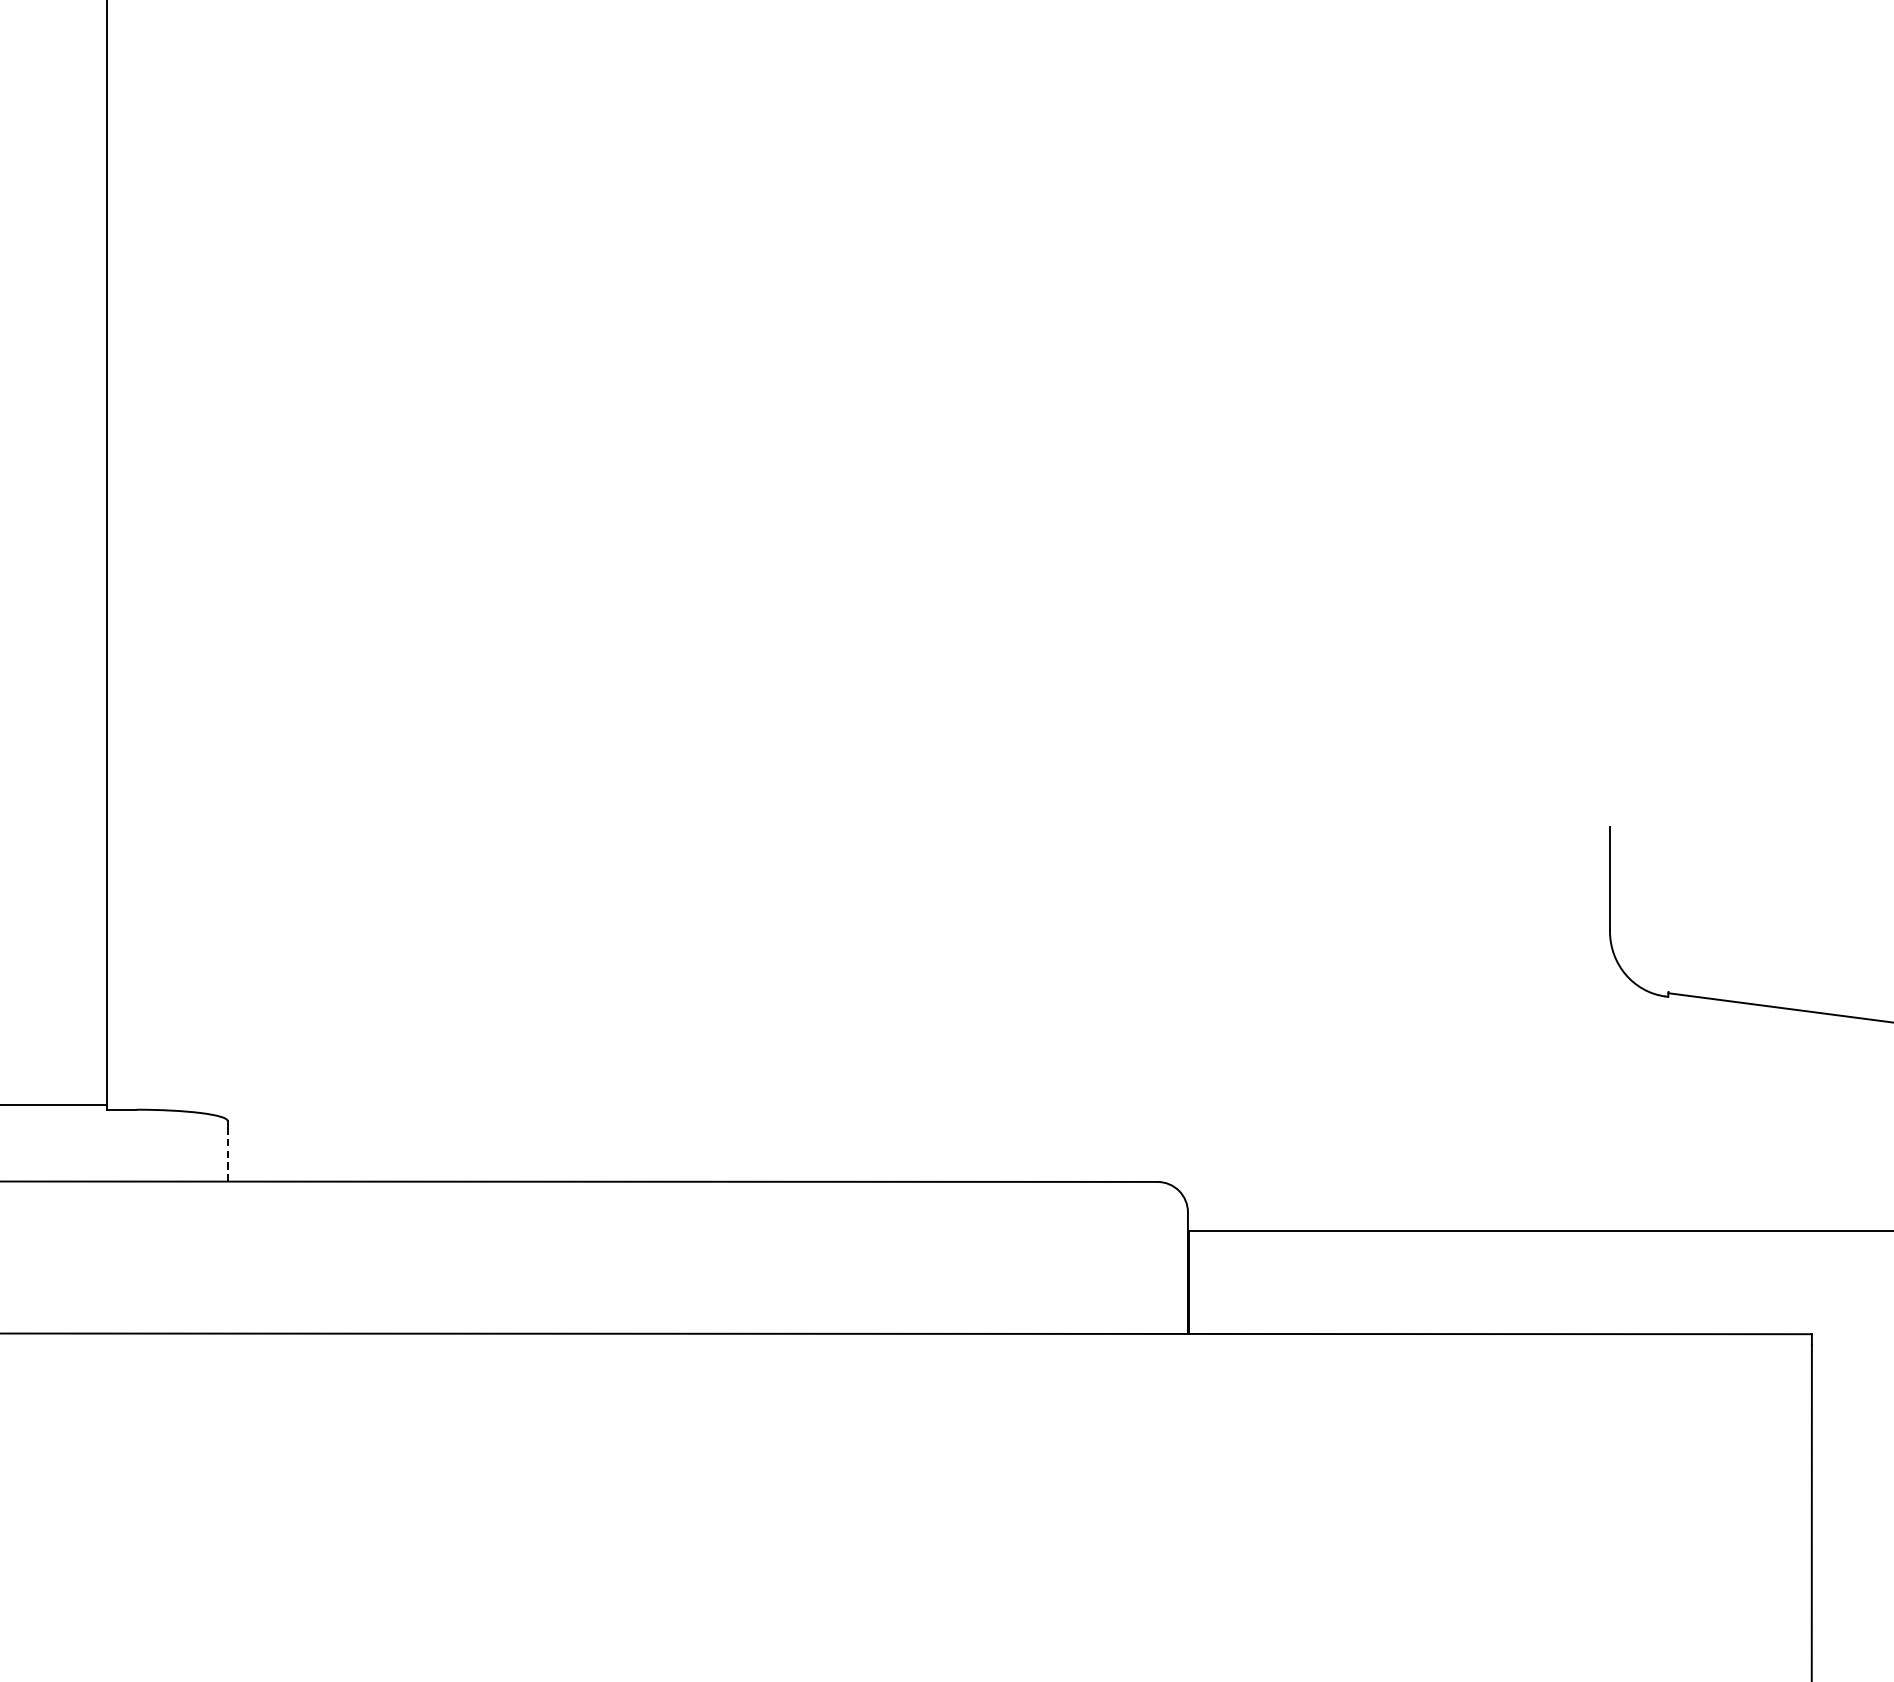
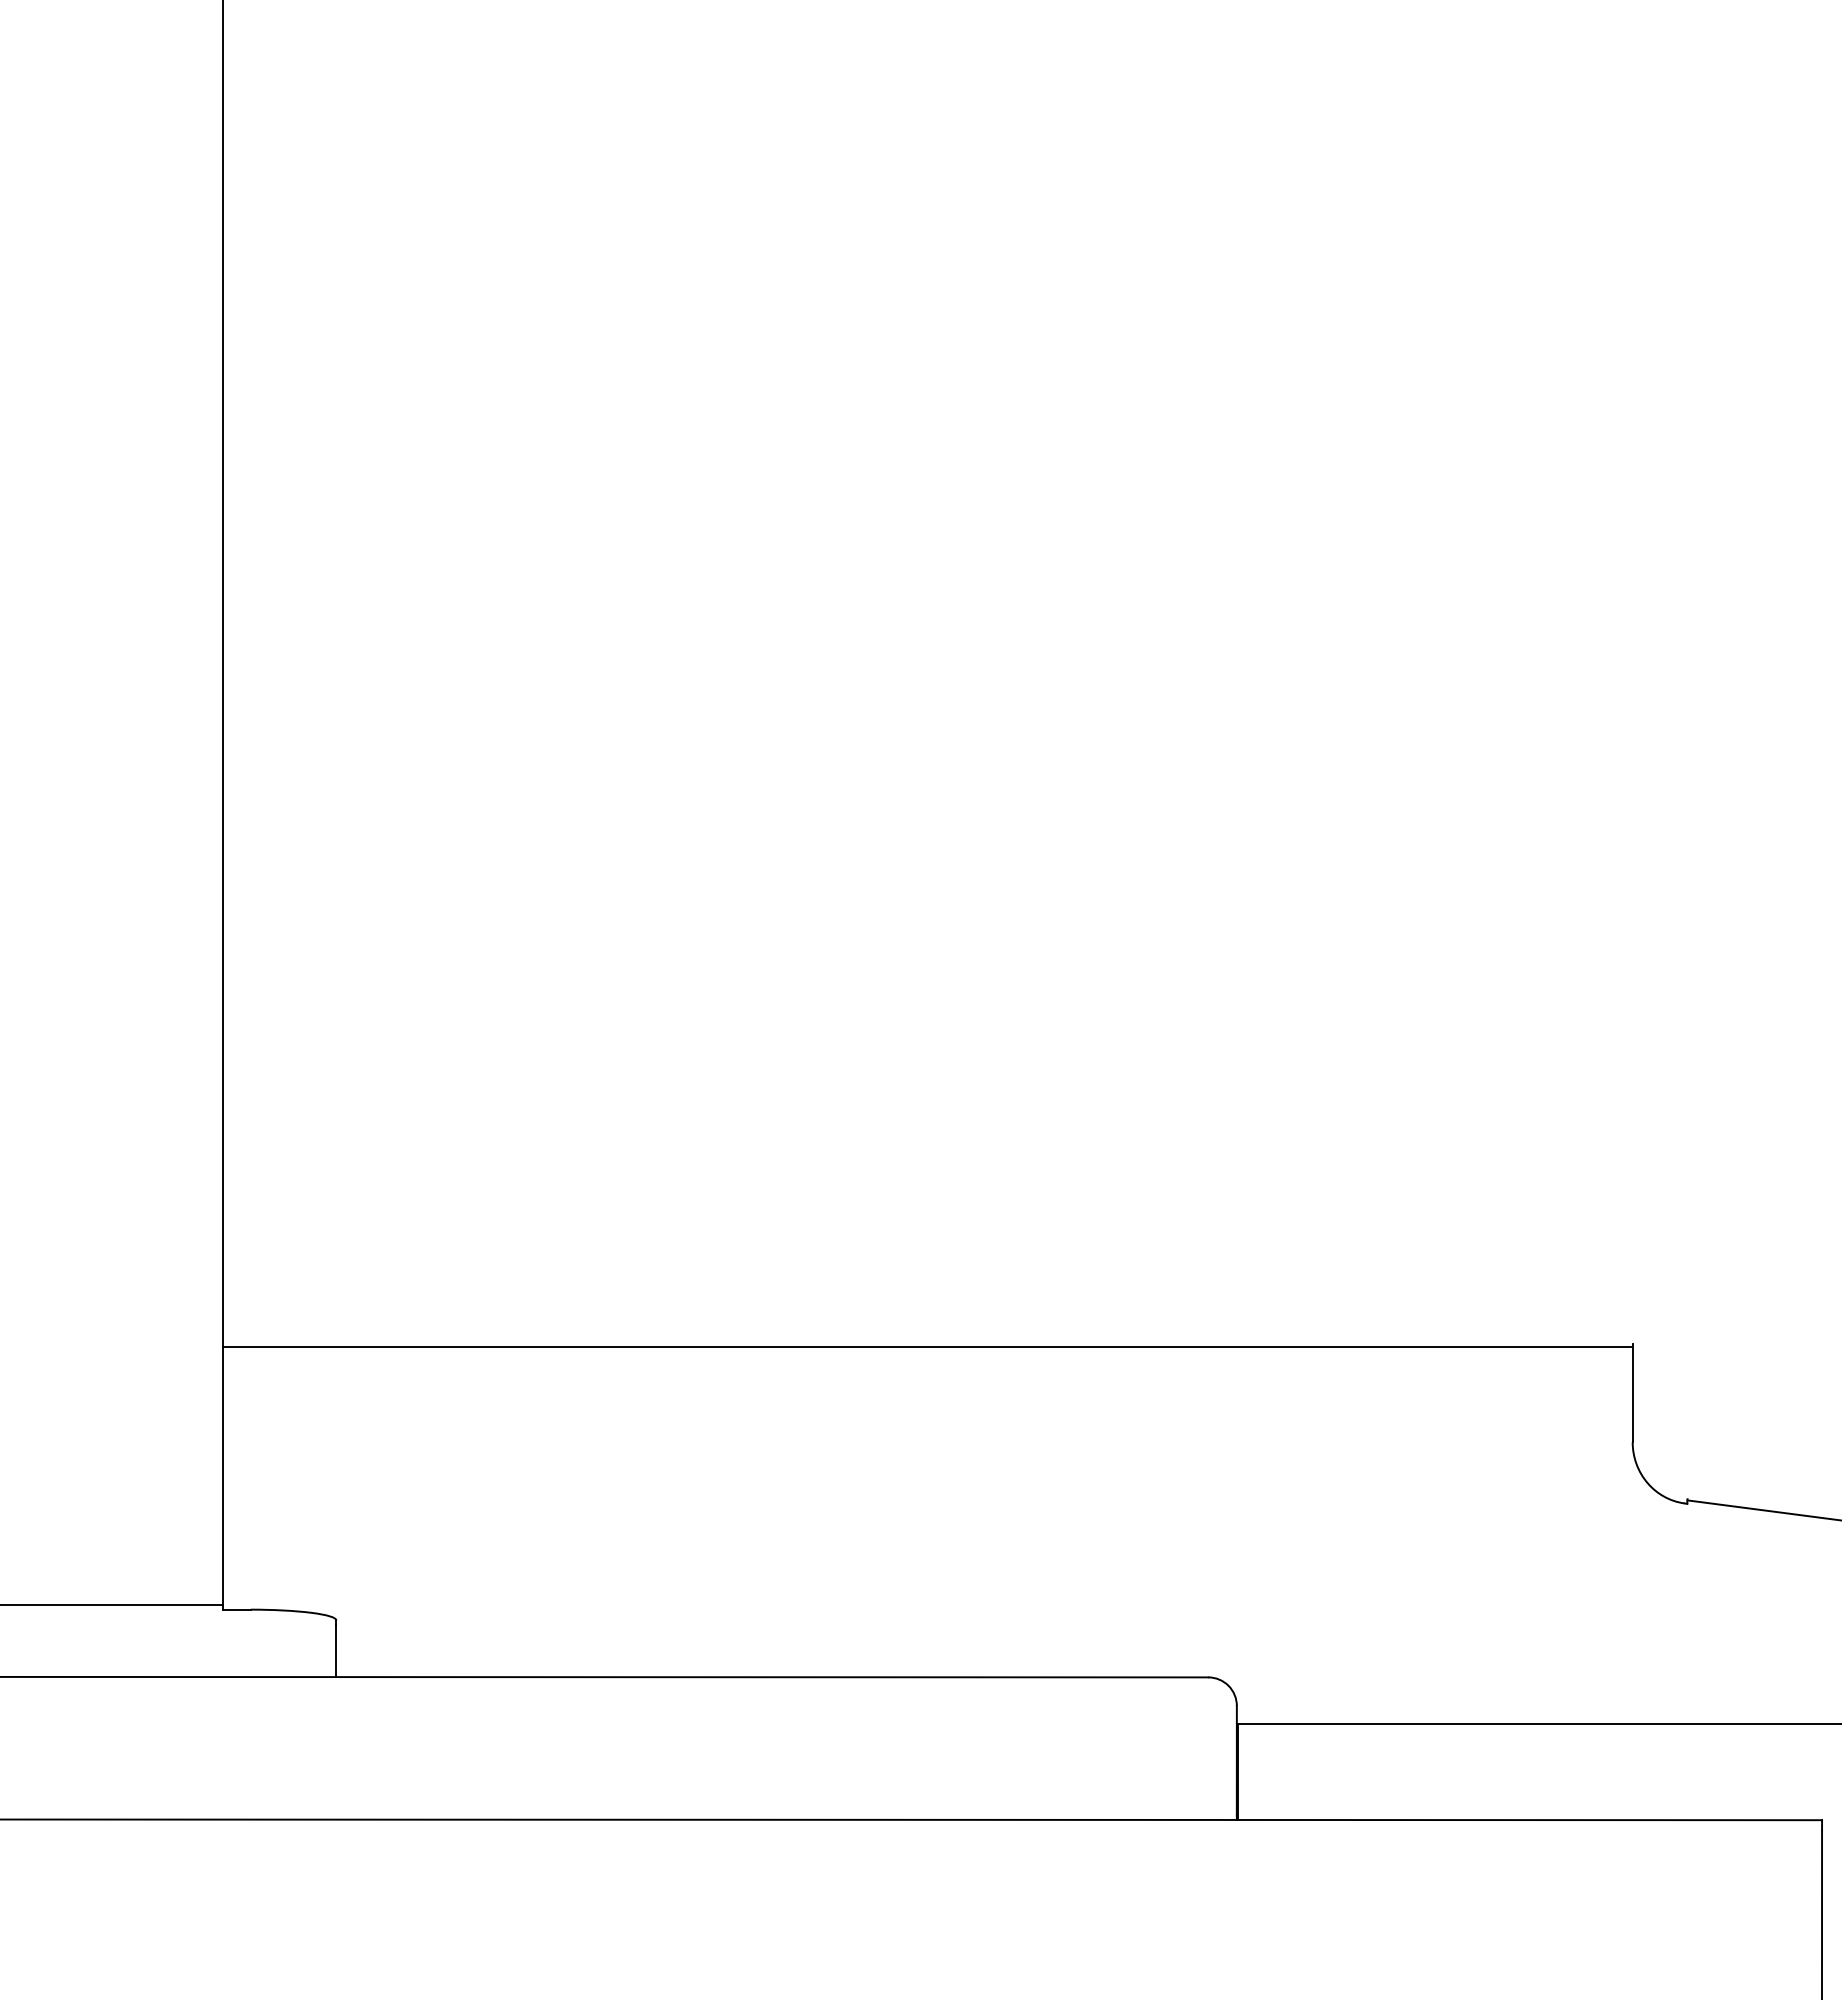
line: (857, 829) -> (926, 1346), added
line: (227, 1153) -> (336, 1650), dashed -> solid

